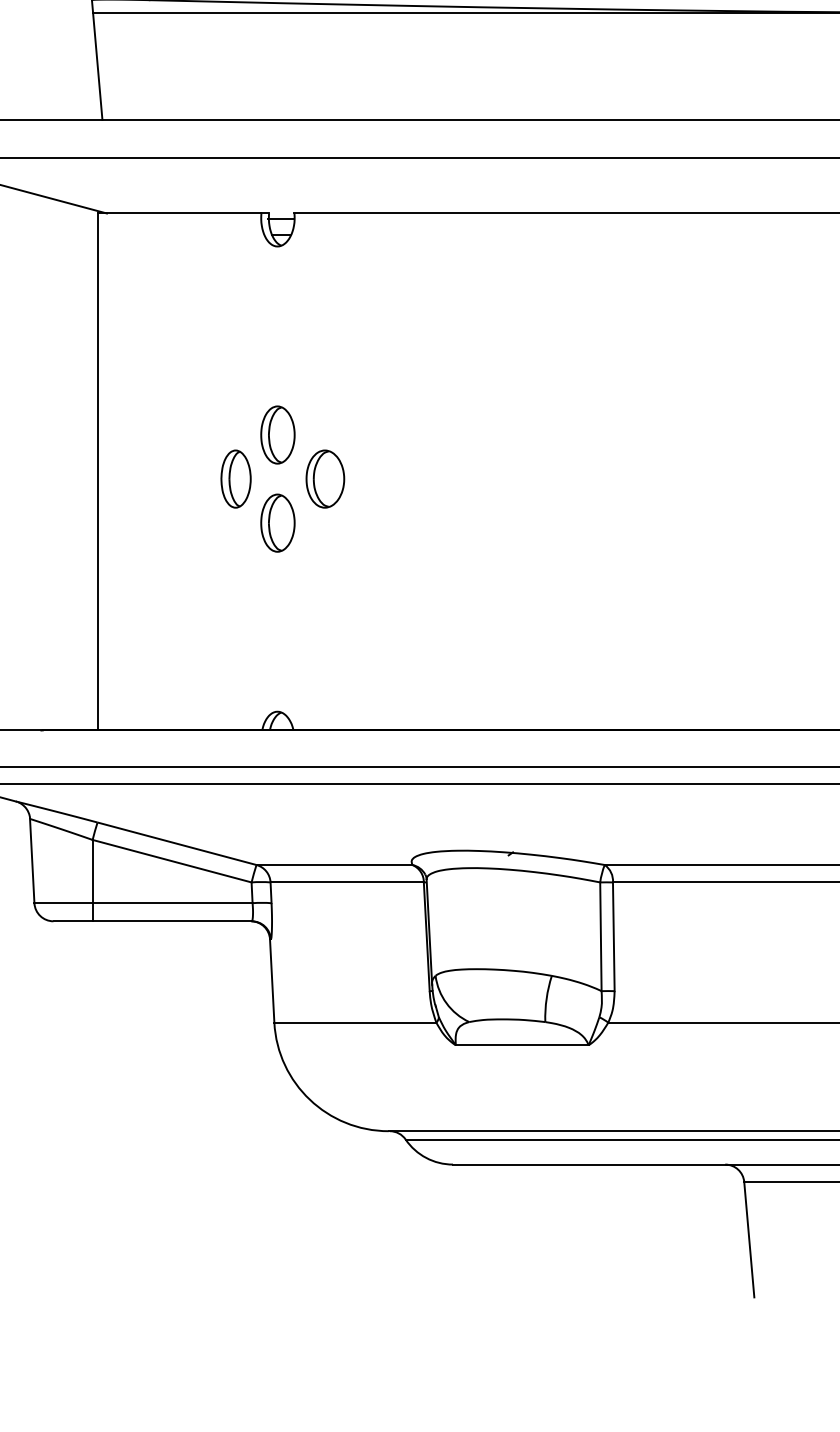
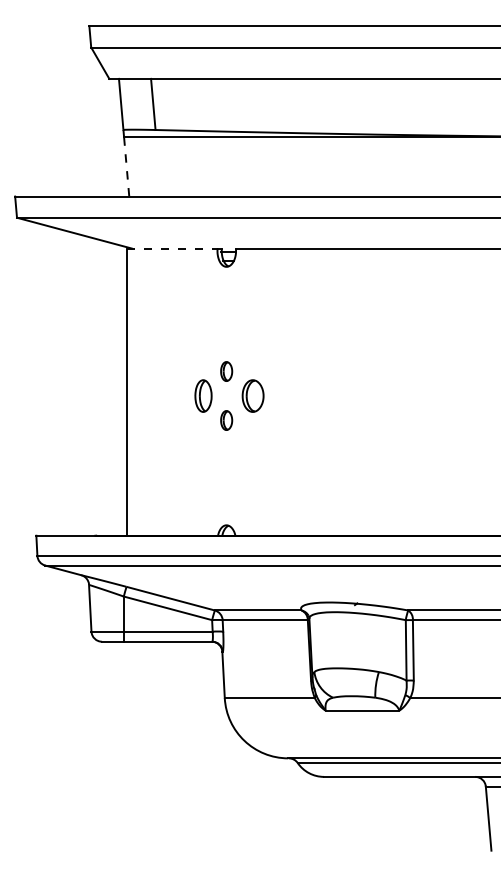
line: (97, 65) -> (126, 166), solid -> dashed
line: (180, 213) -> (172, 248), solid -> dashed
part: (277, 434) -> (226, 371), size x0.6
part: (277, 523) -> (226, 420), size x0.6

